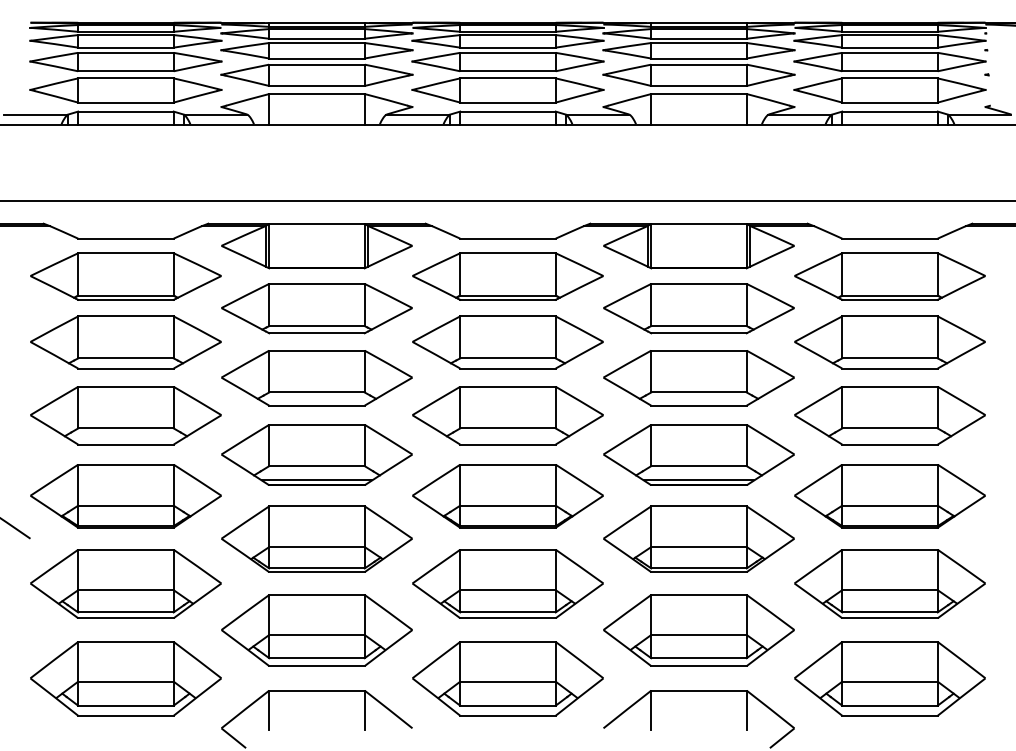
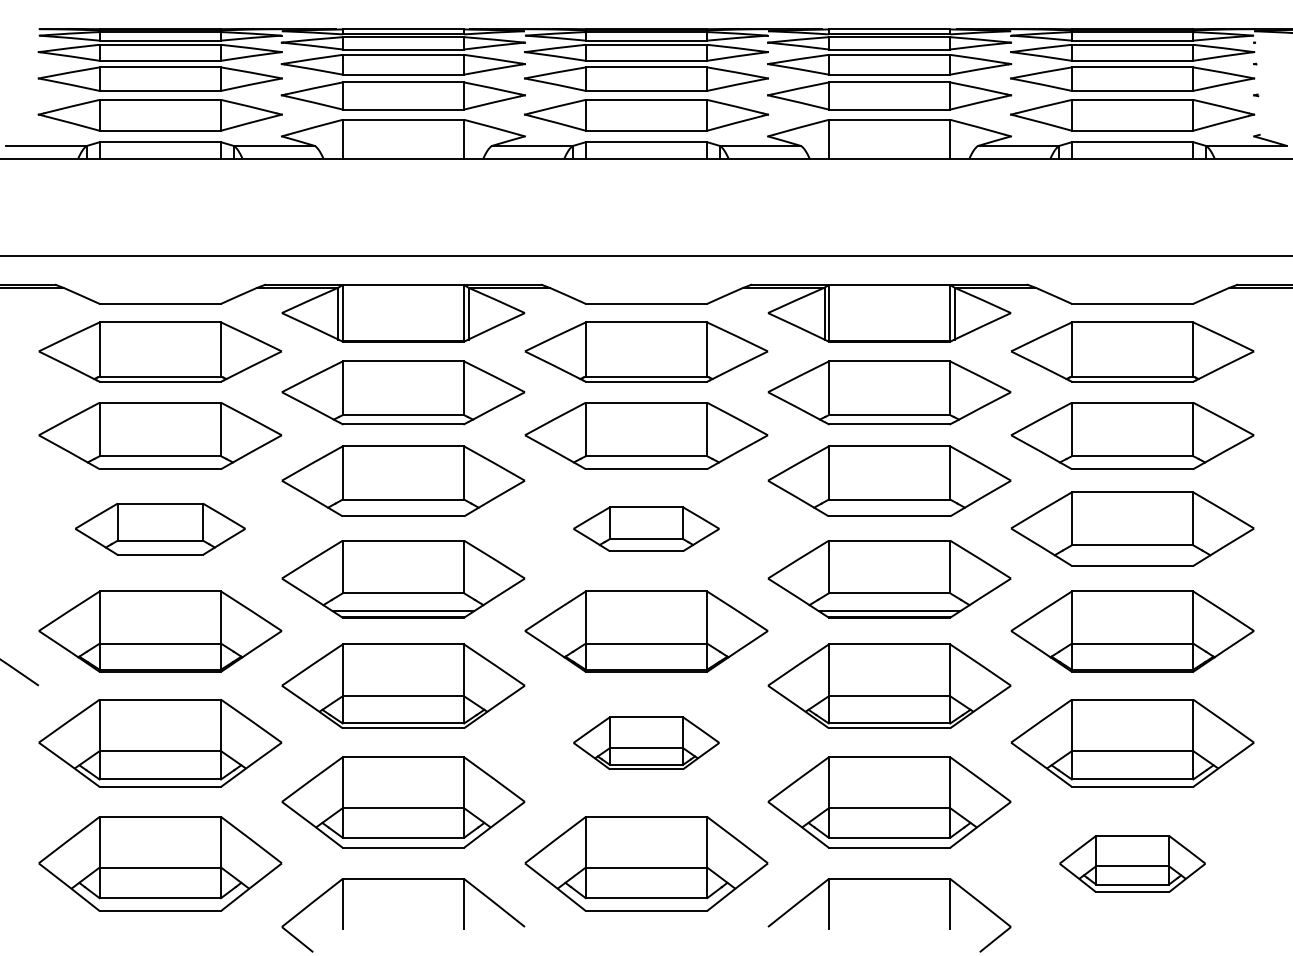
part: (125, 415) -> (159, 528), size x0.7
part: (507, 415) -> (645, 528), size x0.6
part: (507, 583) -> (645, 742), size x0.6
part: (889, 678) -> (1131, 863), size x0.6

